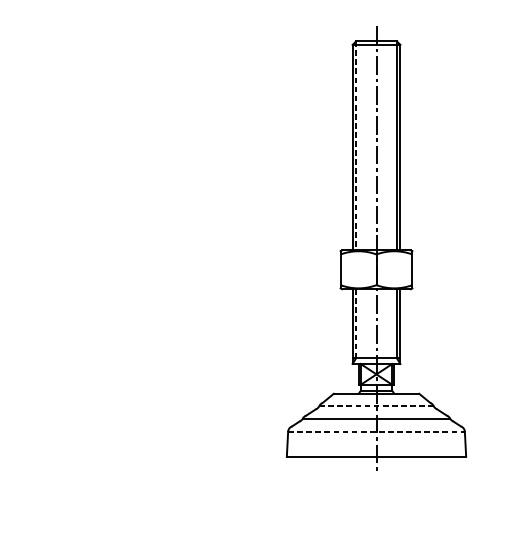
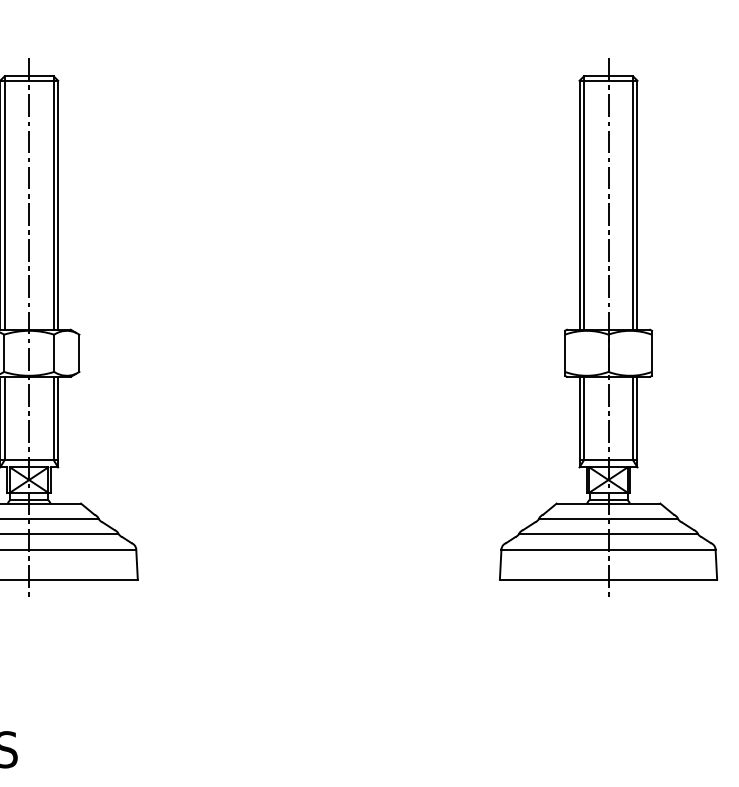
line: (356, 146) -> (584, 203), dashed -> solid
line: (356, 323) -> (584, 418), dashed -> solid
line: (377, 406) -> (609, 518), dashed -> solid
line: (377, 431) -> (609, 549), dashed -> solid

